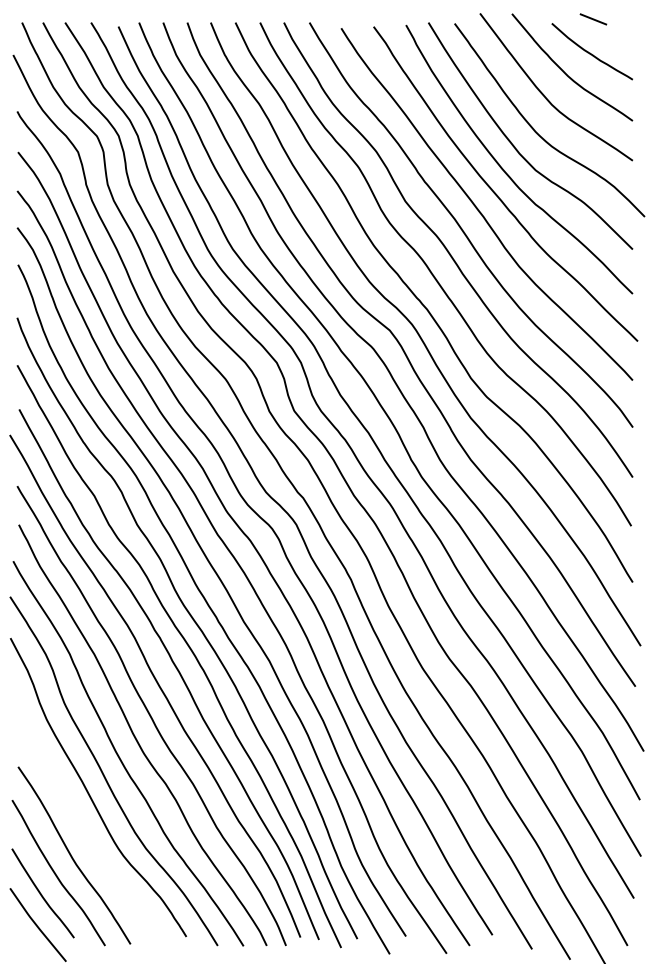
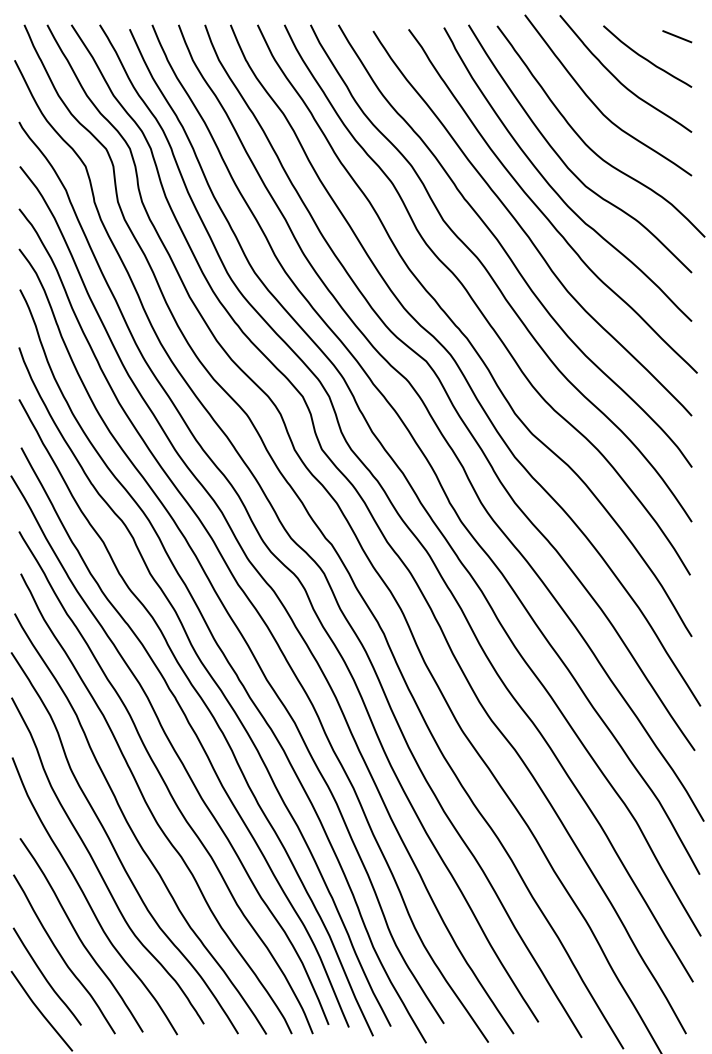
line: (593, 19) -> (677, 36), moved
curve: (80, 823) -> (88, 900), added

